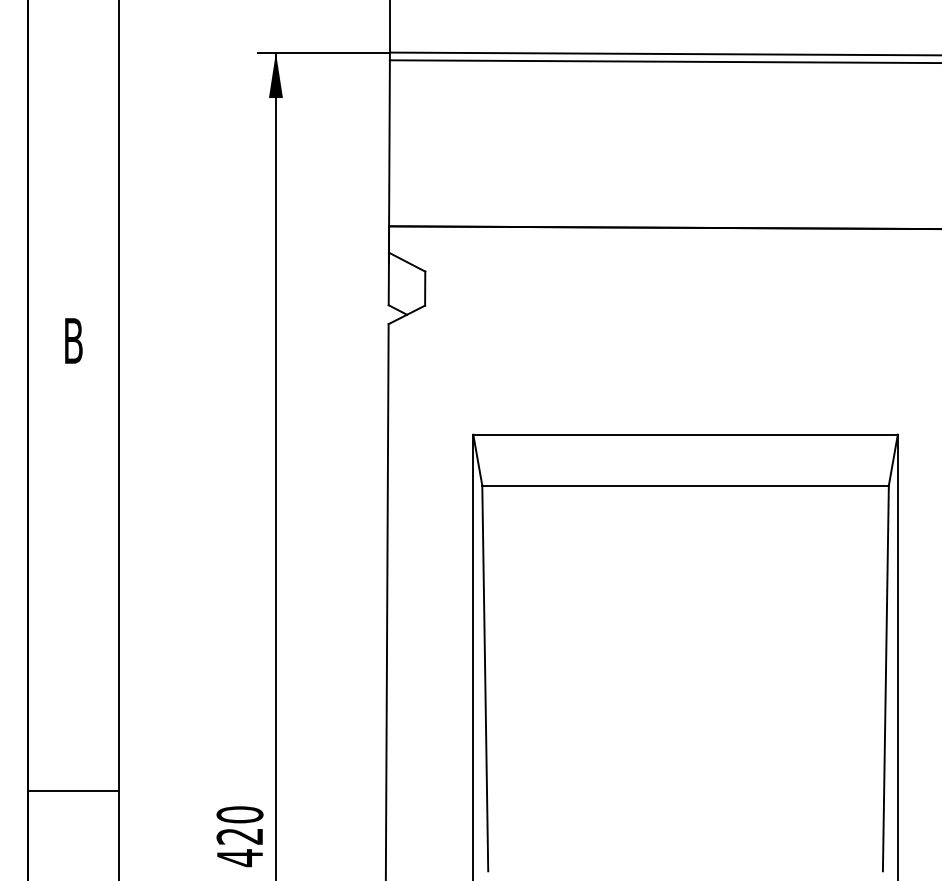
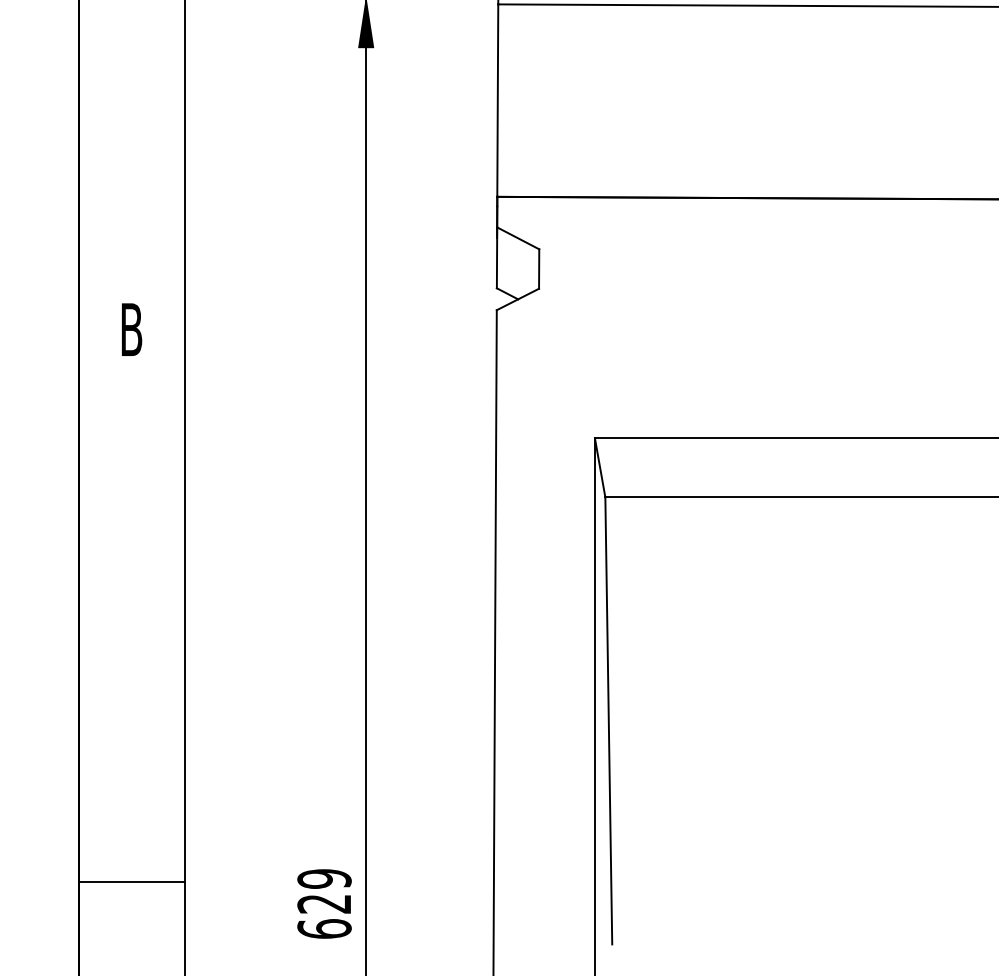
line: (73, 790) -> (131, 882), moved
text: (239, 836) -> (323, 904), 420 -> 629

